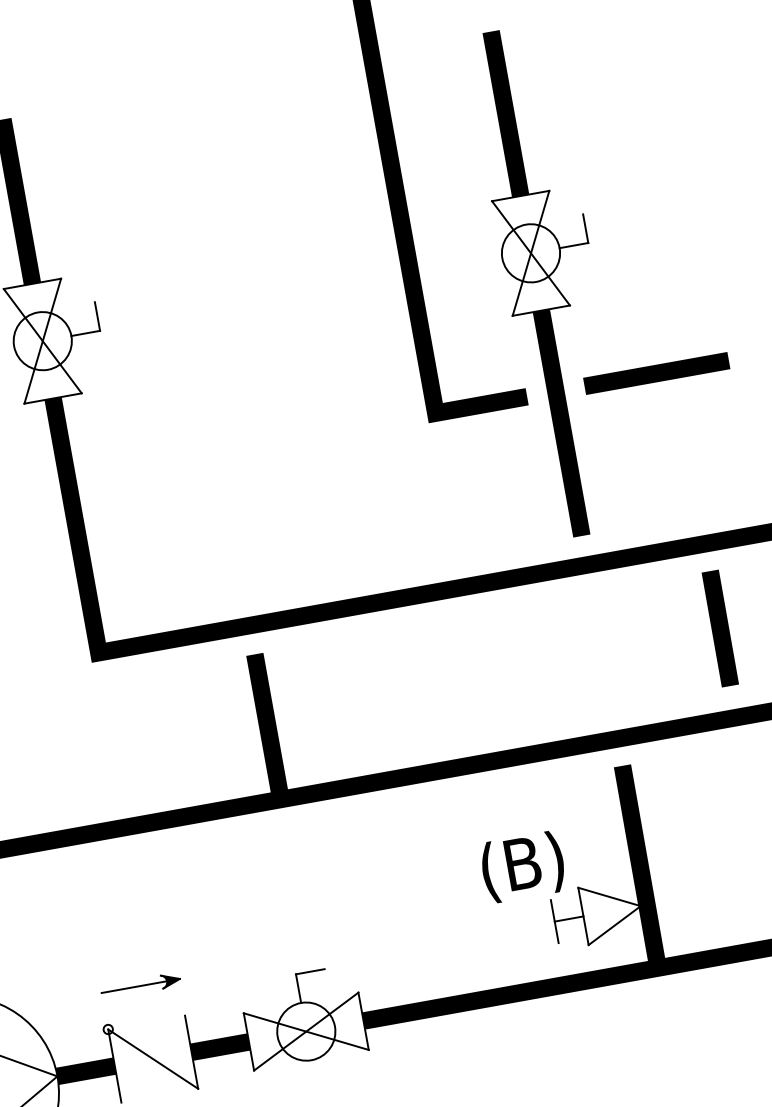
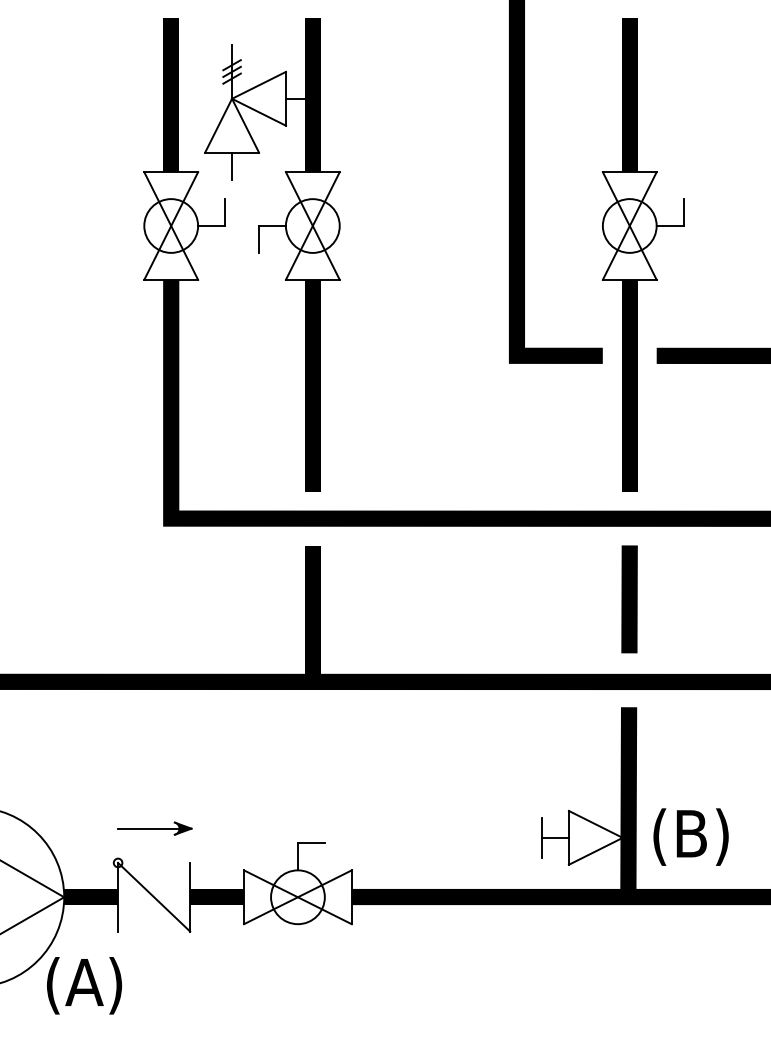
part: (142, 353) -> (259, 253), added
line: (720, 628) -> (629, 599), moved
text: (522, 866) -> (690, 836), moved

